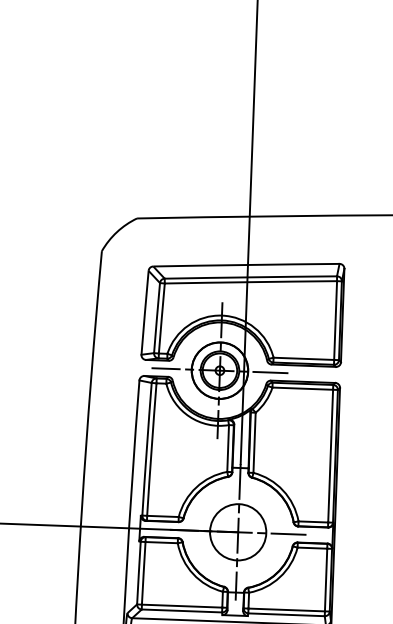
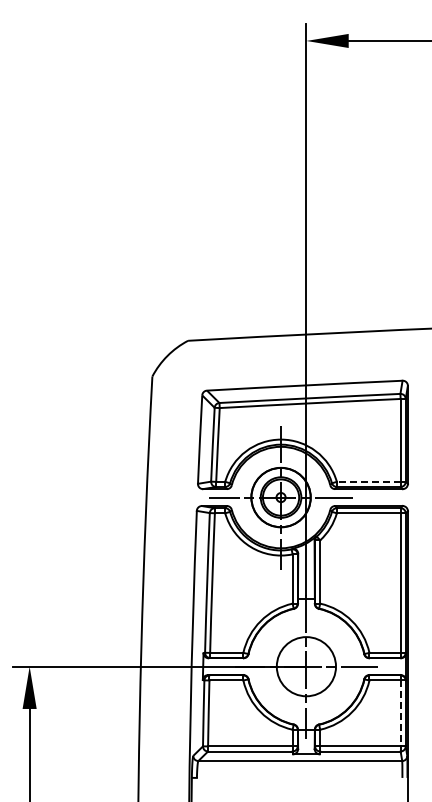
line: (303, 358) -> (368, 481), solid -> dashed
line: (325, 580) -> (400, 713), solid -> dashed

